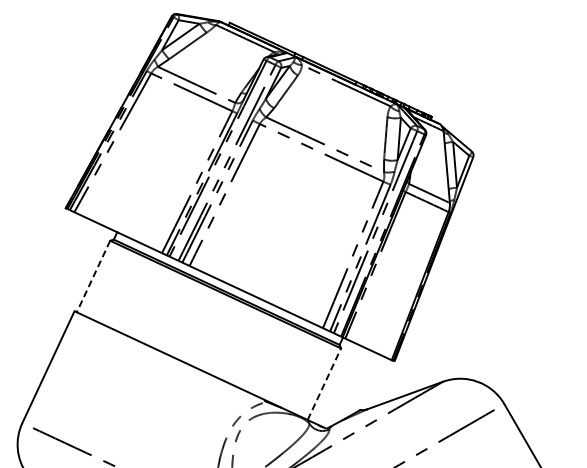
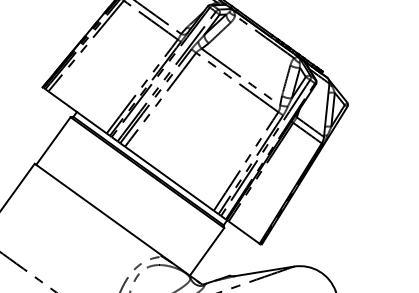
line: (93, 277) -> (53, 141), dashed -> solid
line: (324, 383) -> (207, 251), dashed -> solid

